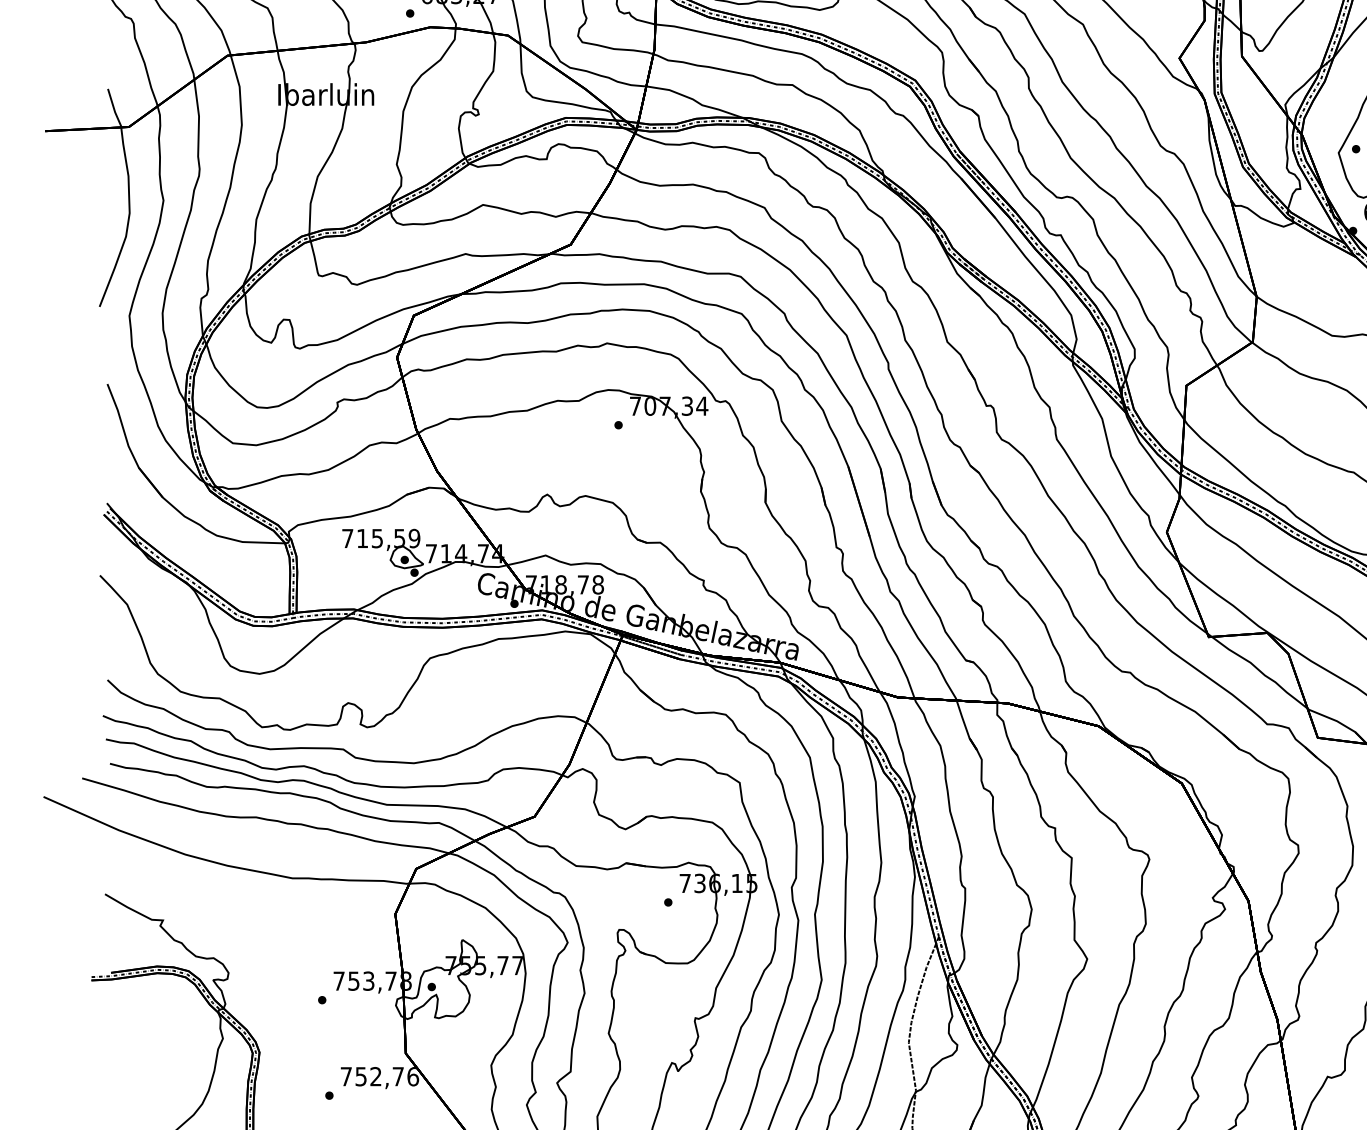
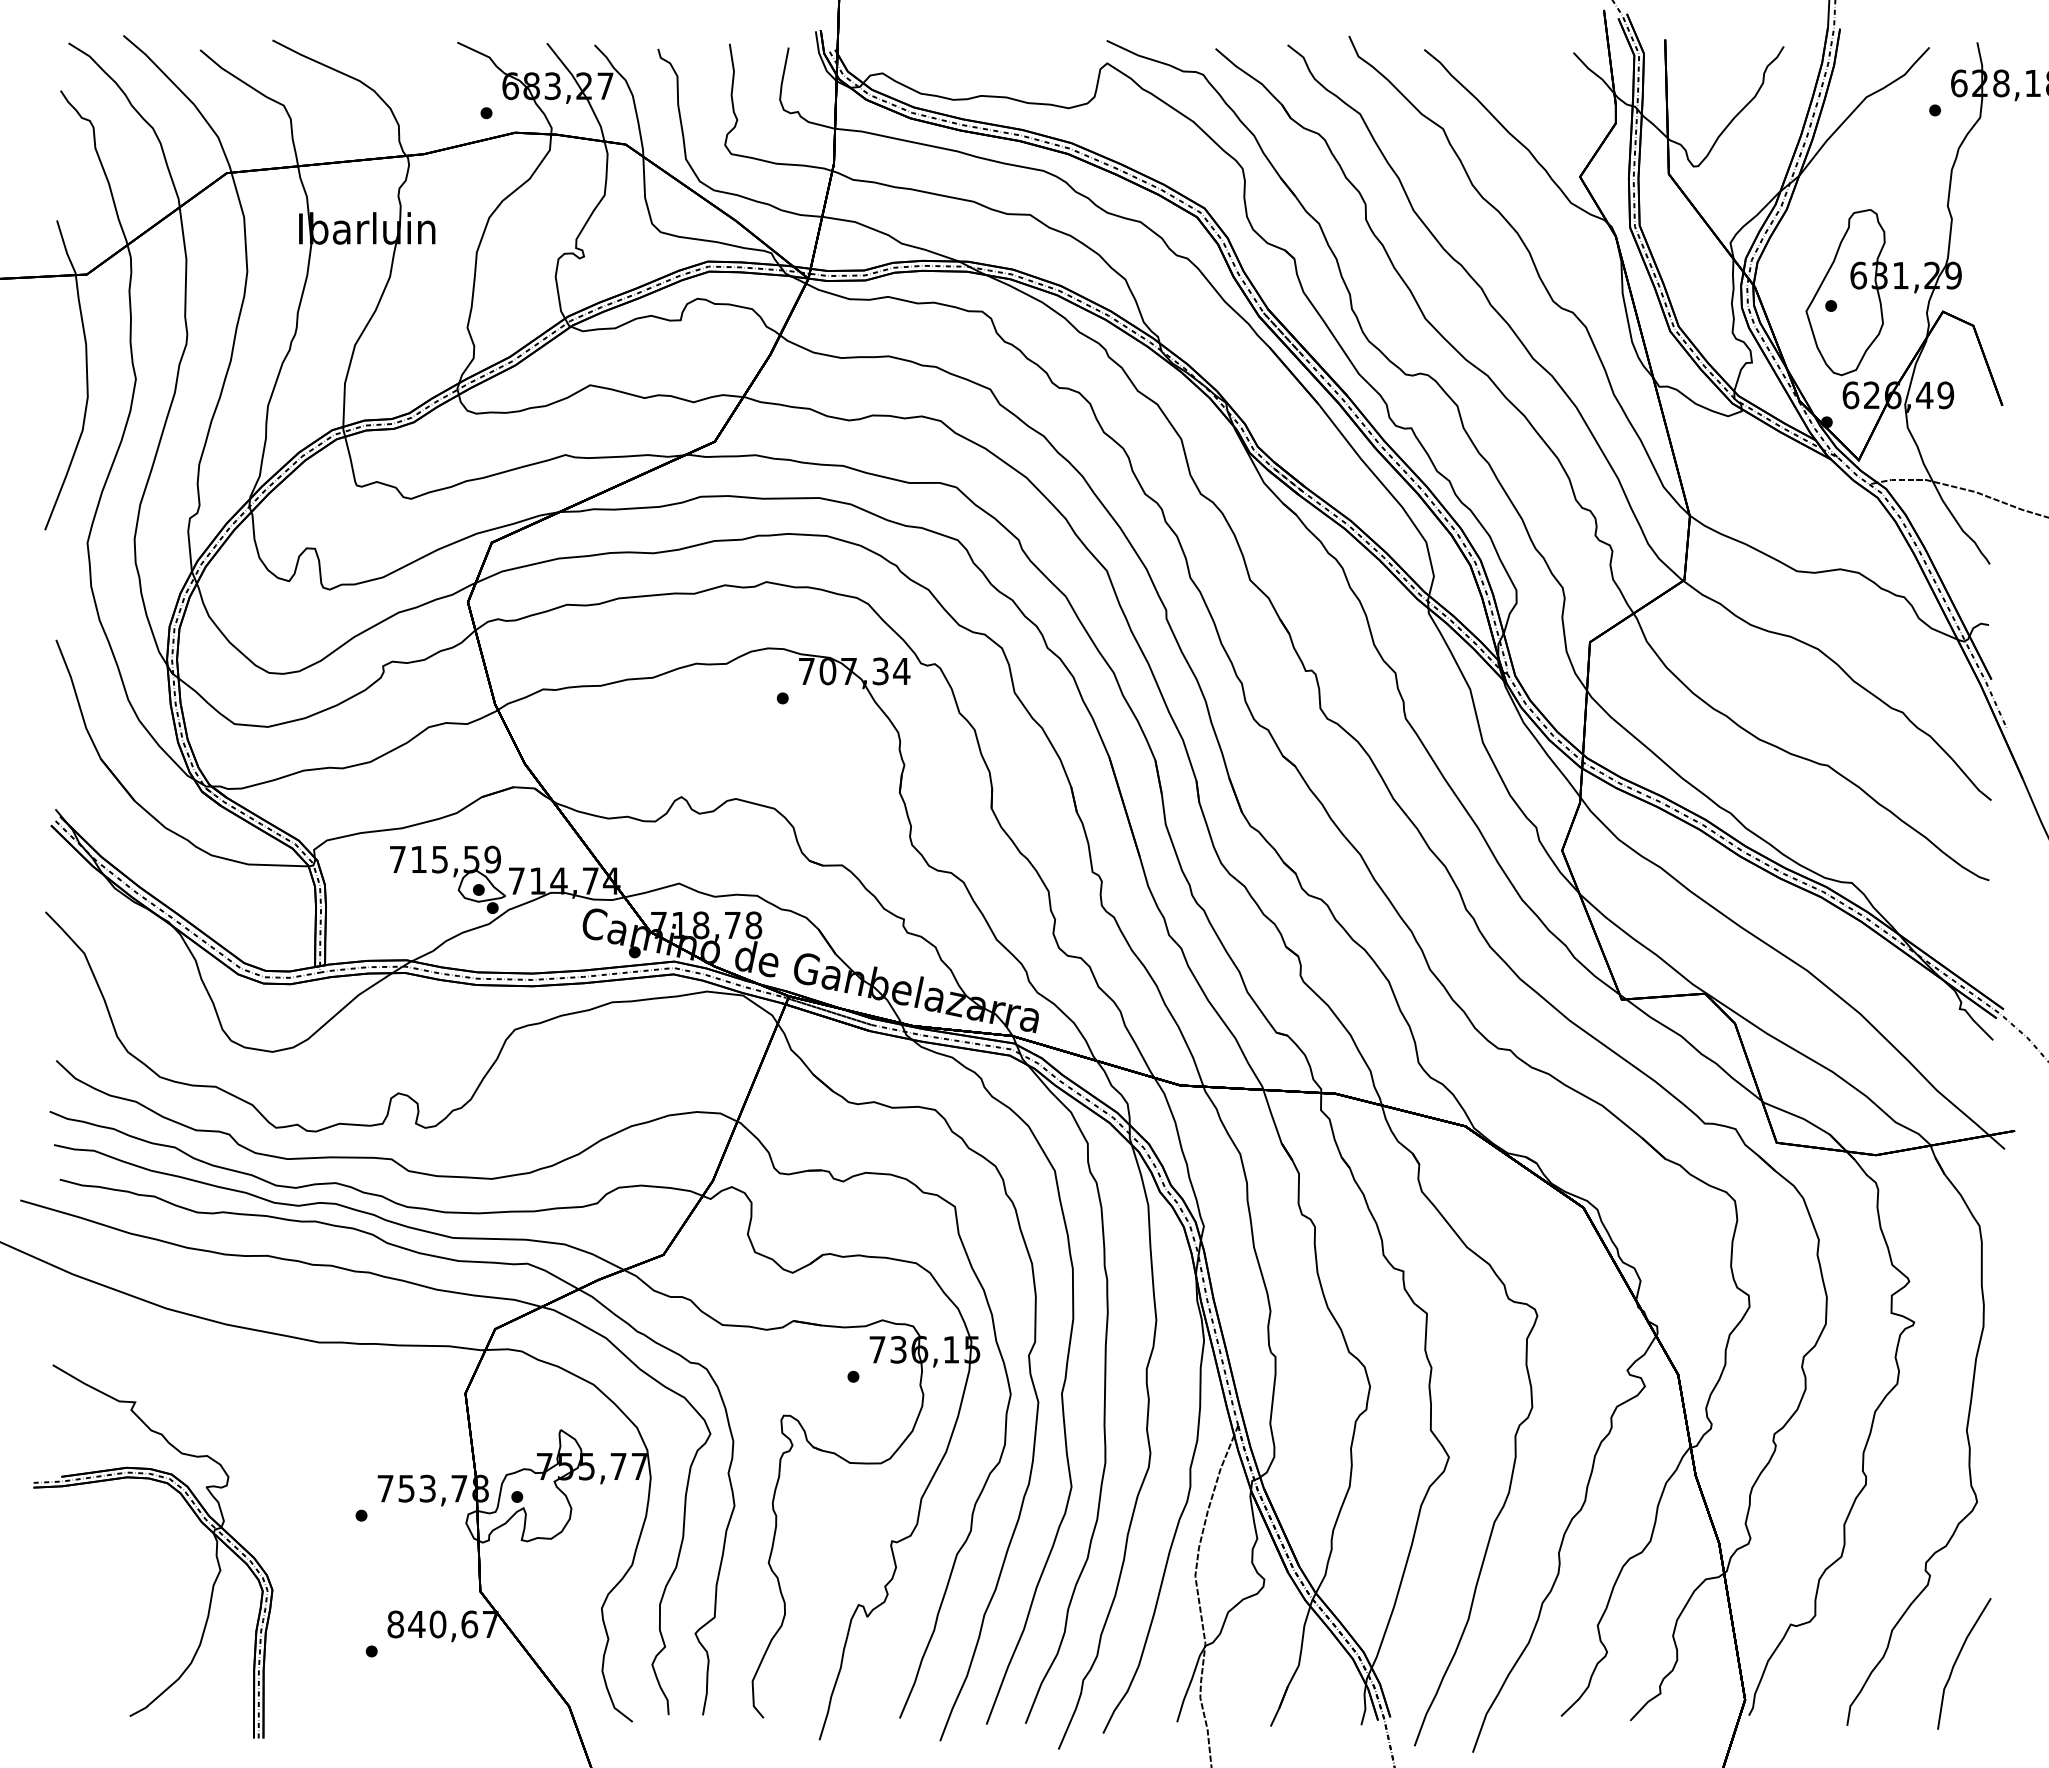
text: (379, 1076) -> (443, 1624), 752,76 -> 840,67

